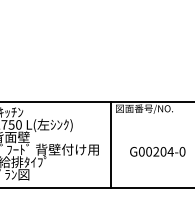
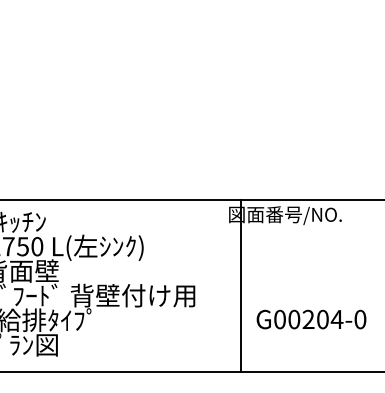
line: (110, 144) -> (239, 285), moved
text: (157, 151) -> (310, 318), moved

